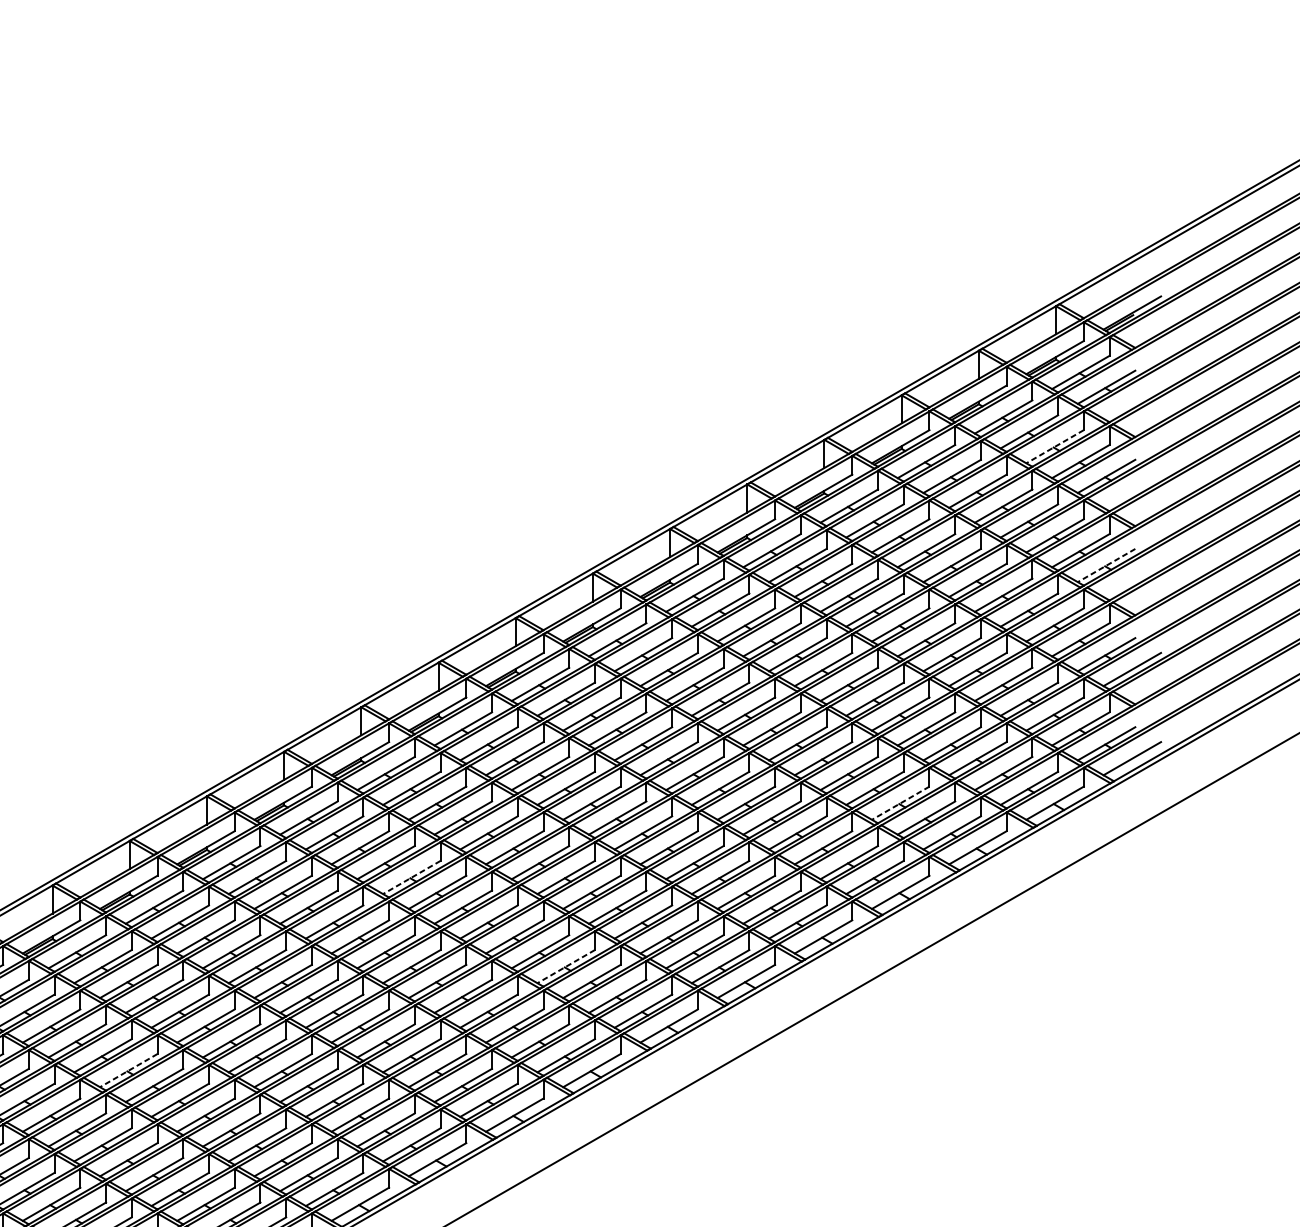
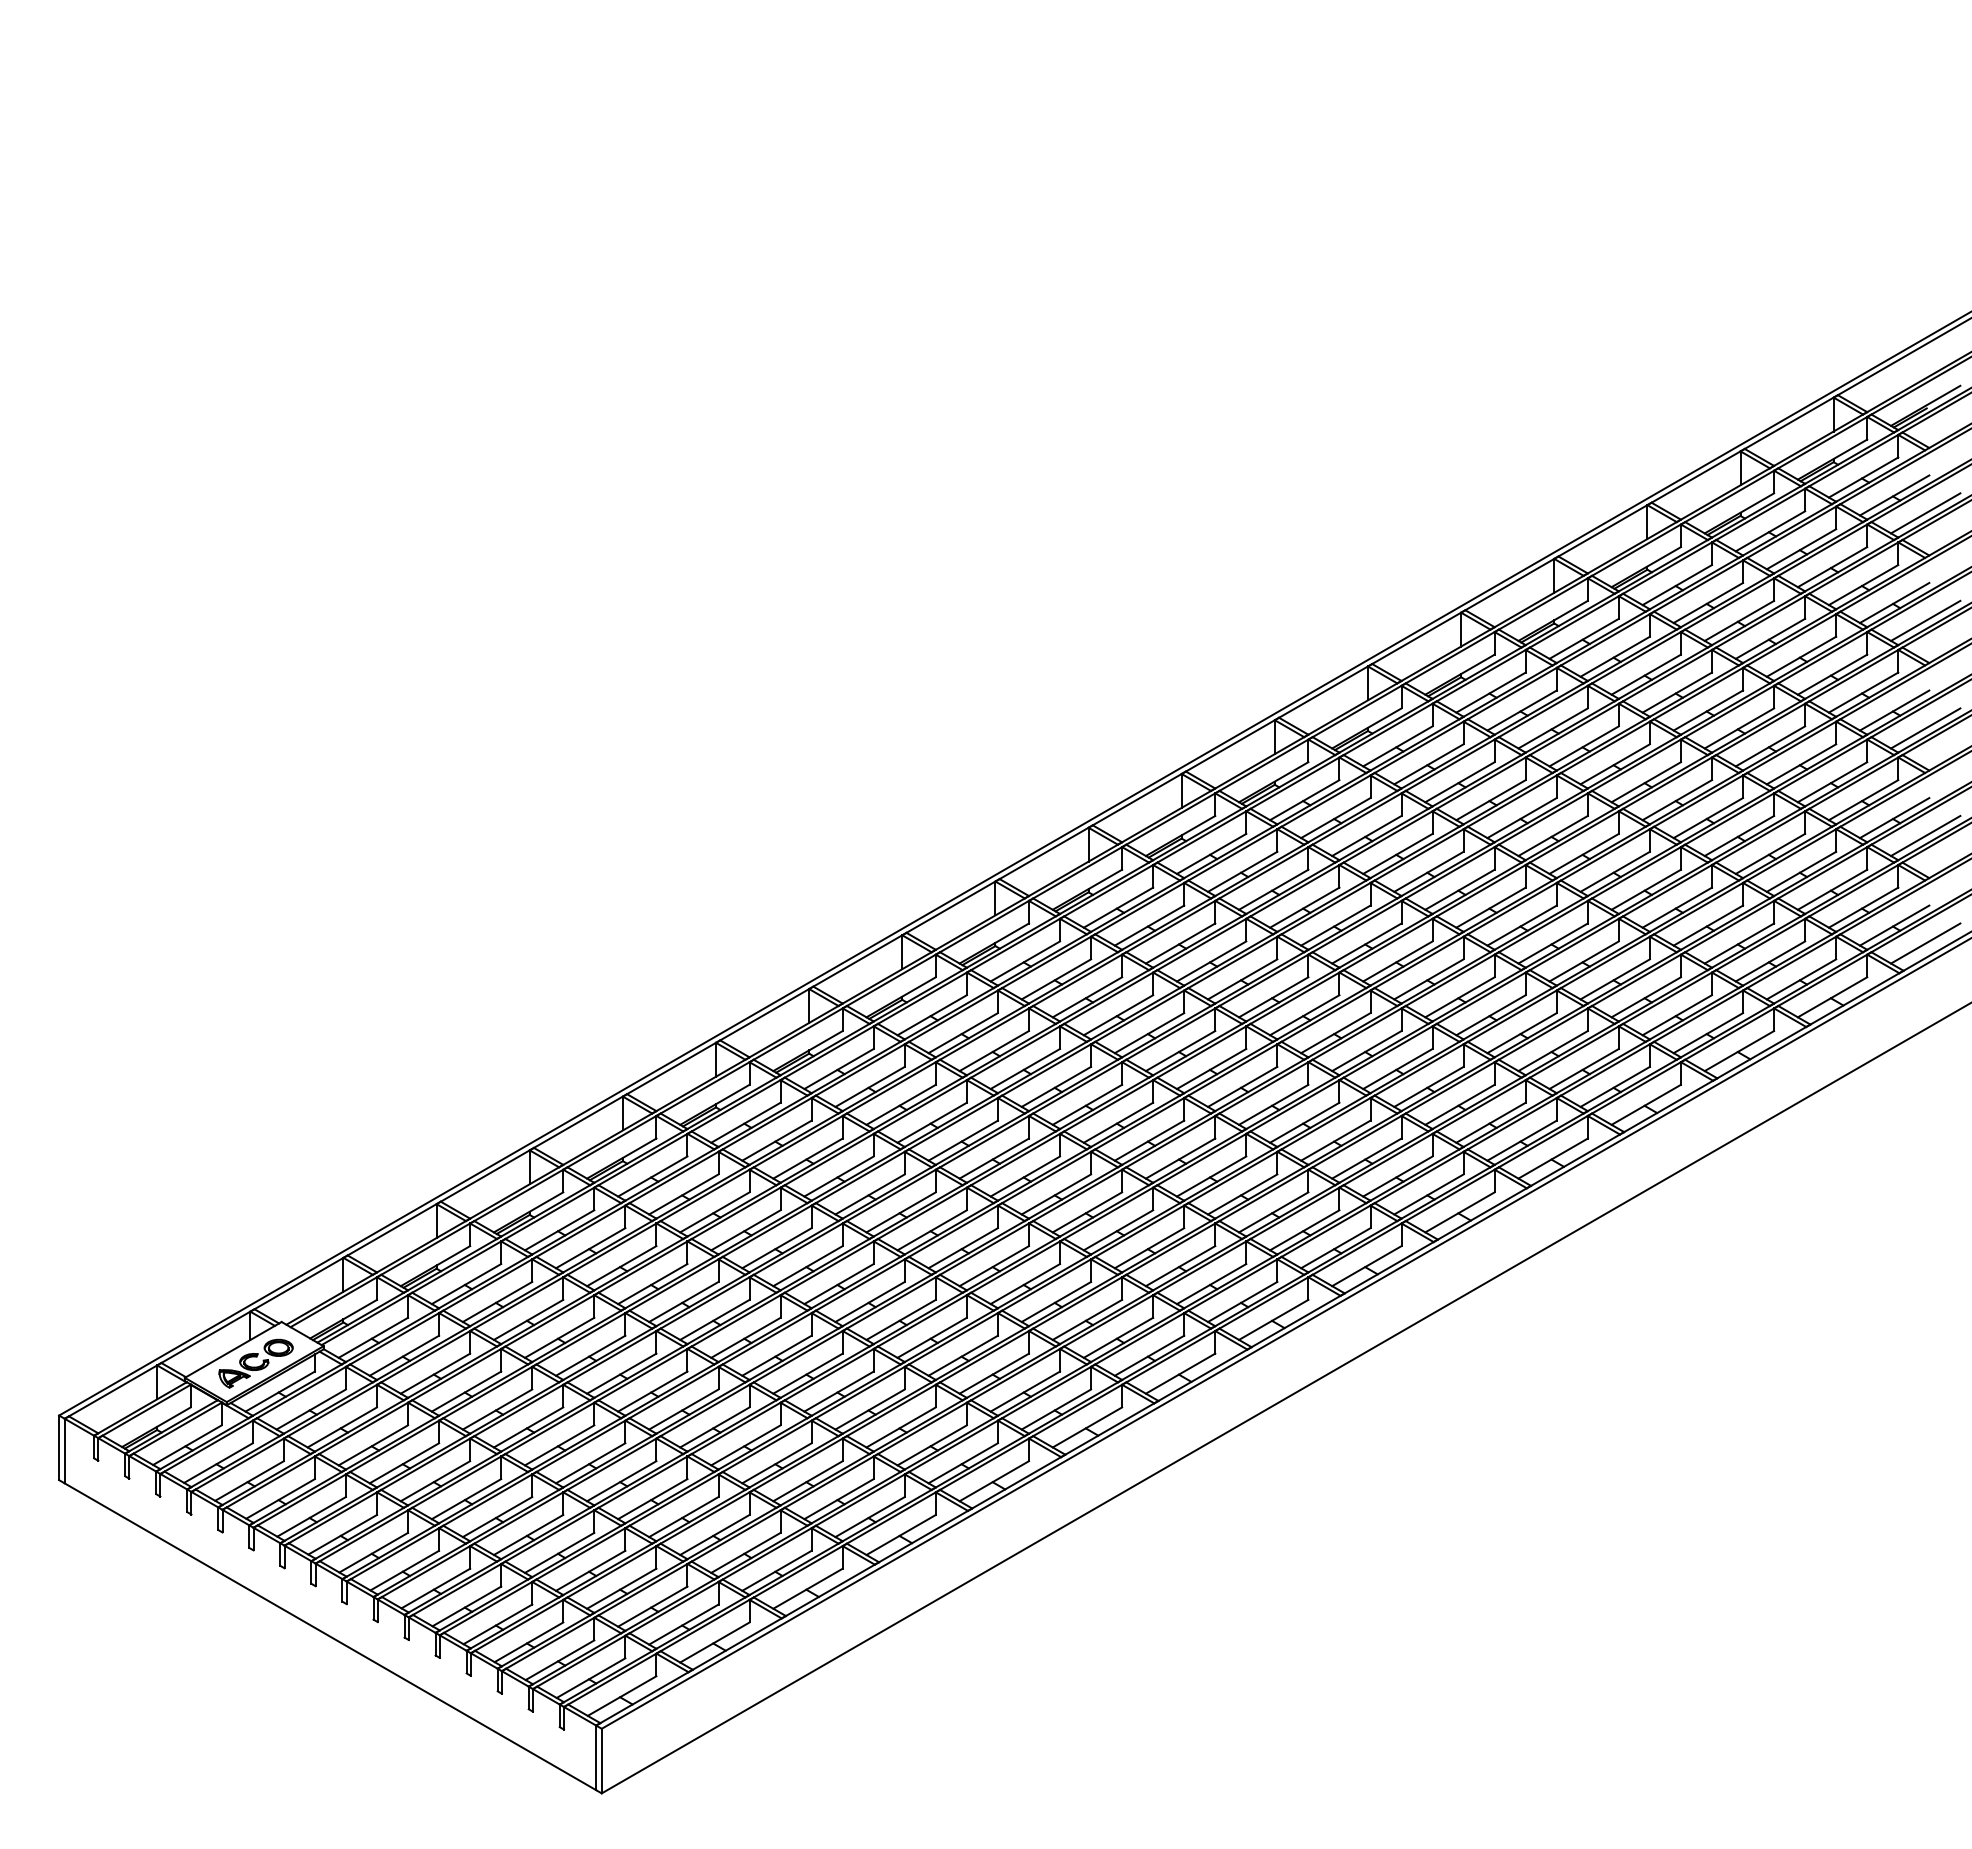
line: (1132, 402) -> (1925, 513), added
line: (1055, 447) -> (1832, 567), dashed -> solid
line: (1132, 490) -> (1925, 620), added
line: (1106, 565) -> (1894, 710), dashed -> solid
line: (1132, 580) -> (1925, 728), added
line: (900, 803) -> (1645, 997), dashed -> solid
line: (411, 877) -> (1055, 1087), dashed -> solid
line: (566, 966) -> (1242, 1194), dashed -> solid
line: (128, 1071) -> (714, 1320), dashed -> solid

